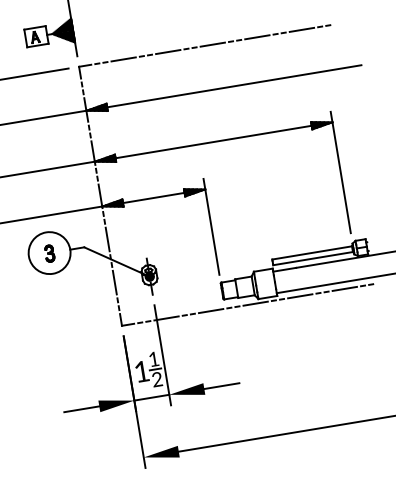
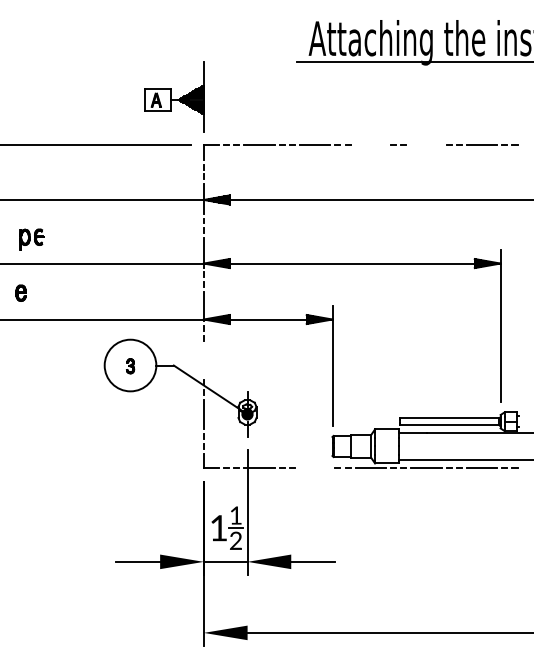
line: (257, 37) -> (426, 145), removed
line: (212, 45) -> (370, 145), removed
line: (107, 239) -> (203, 360), removed
part: (49, 253) -> (130, 366), size x0.7
line: (210, 311) -> (314, 468), removed

